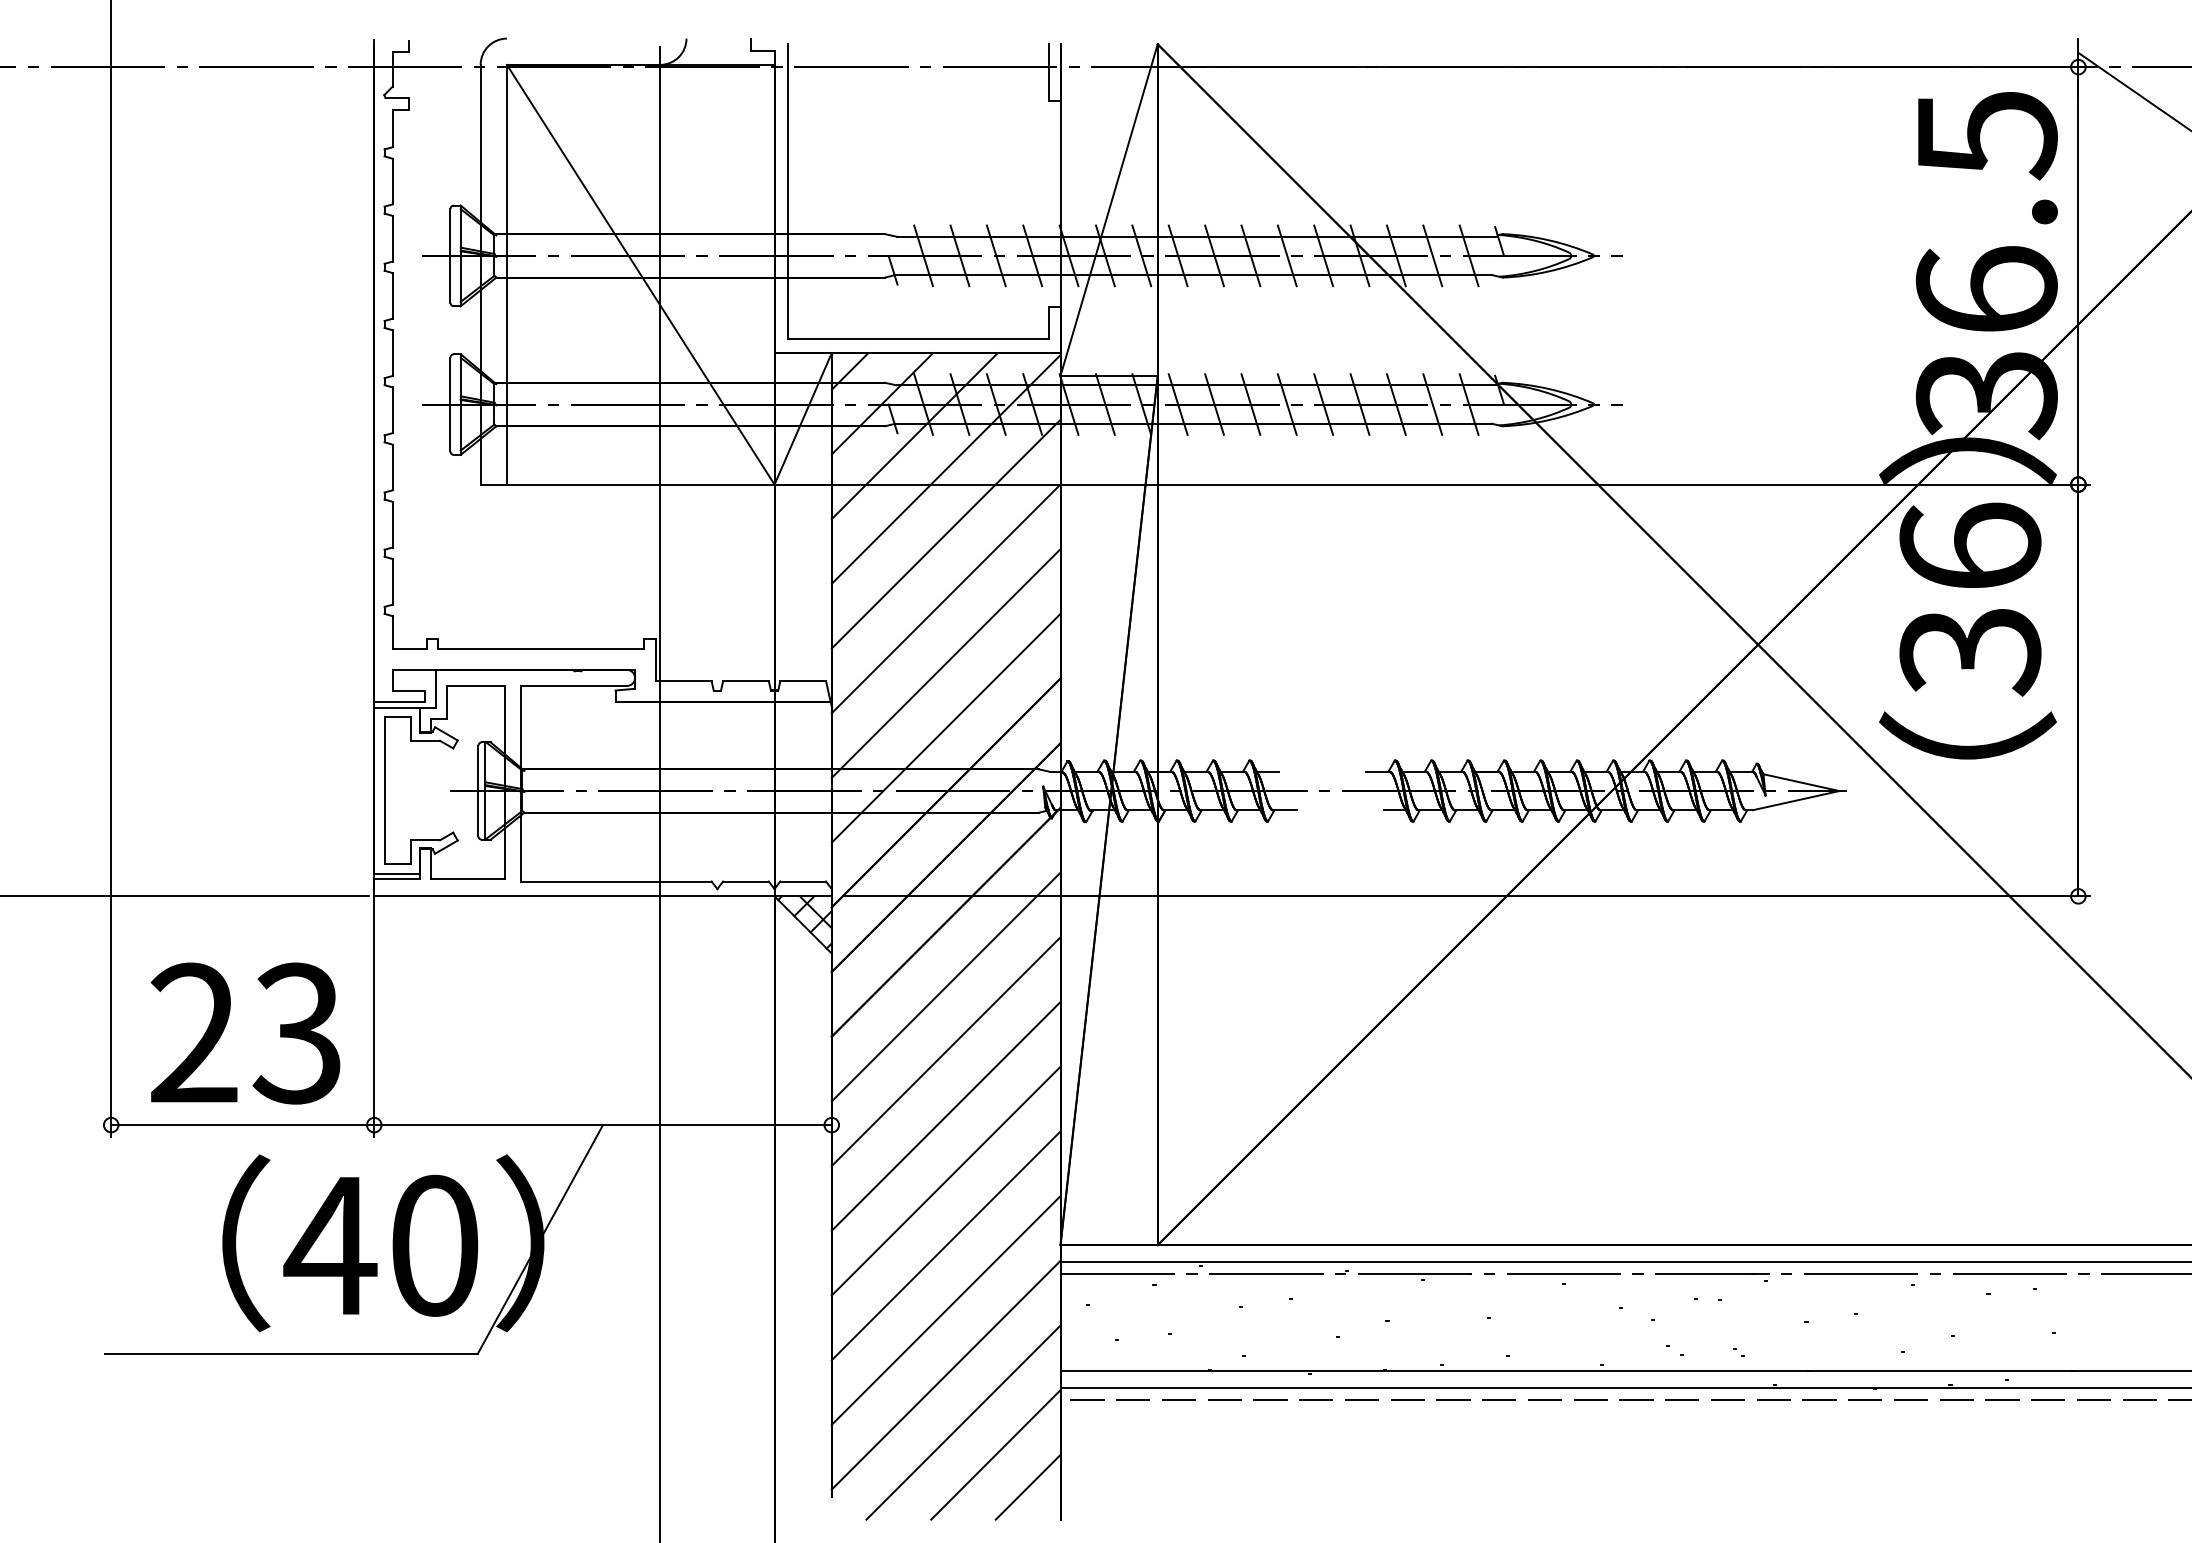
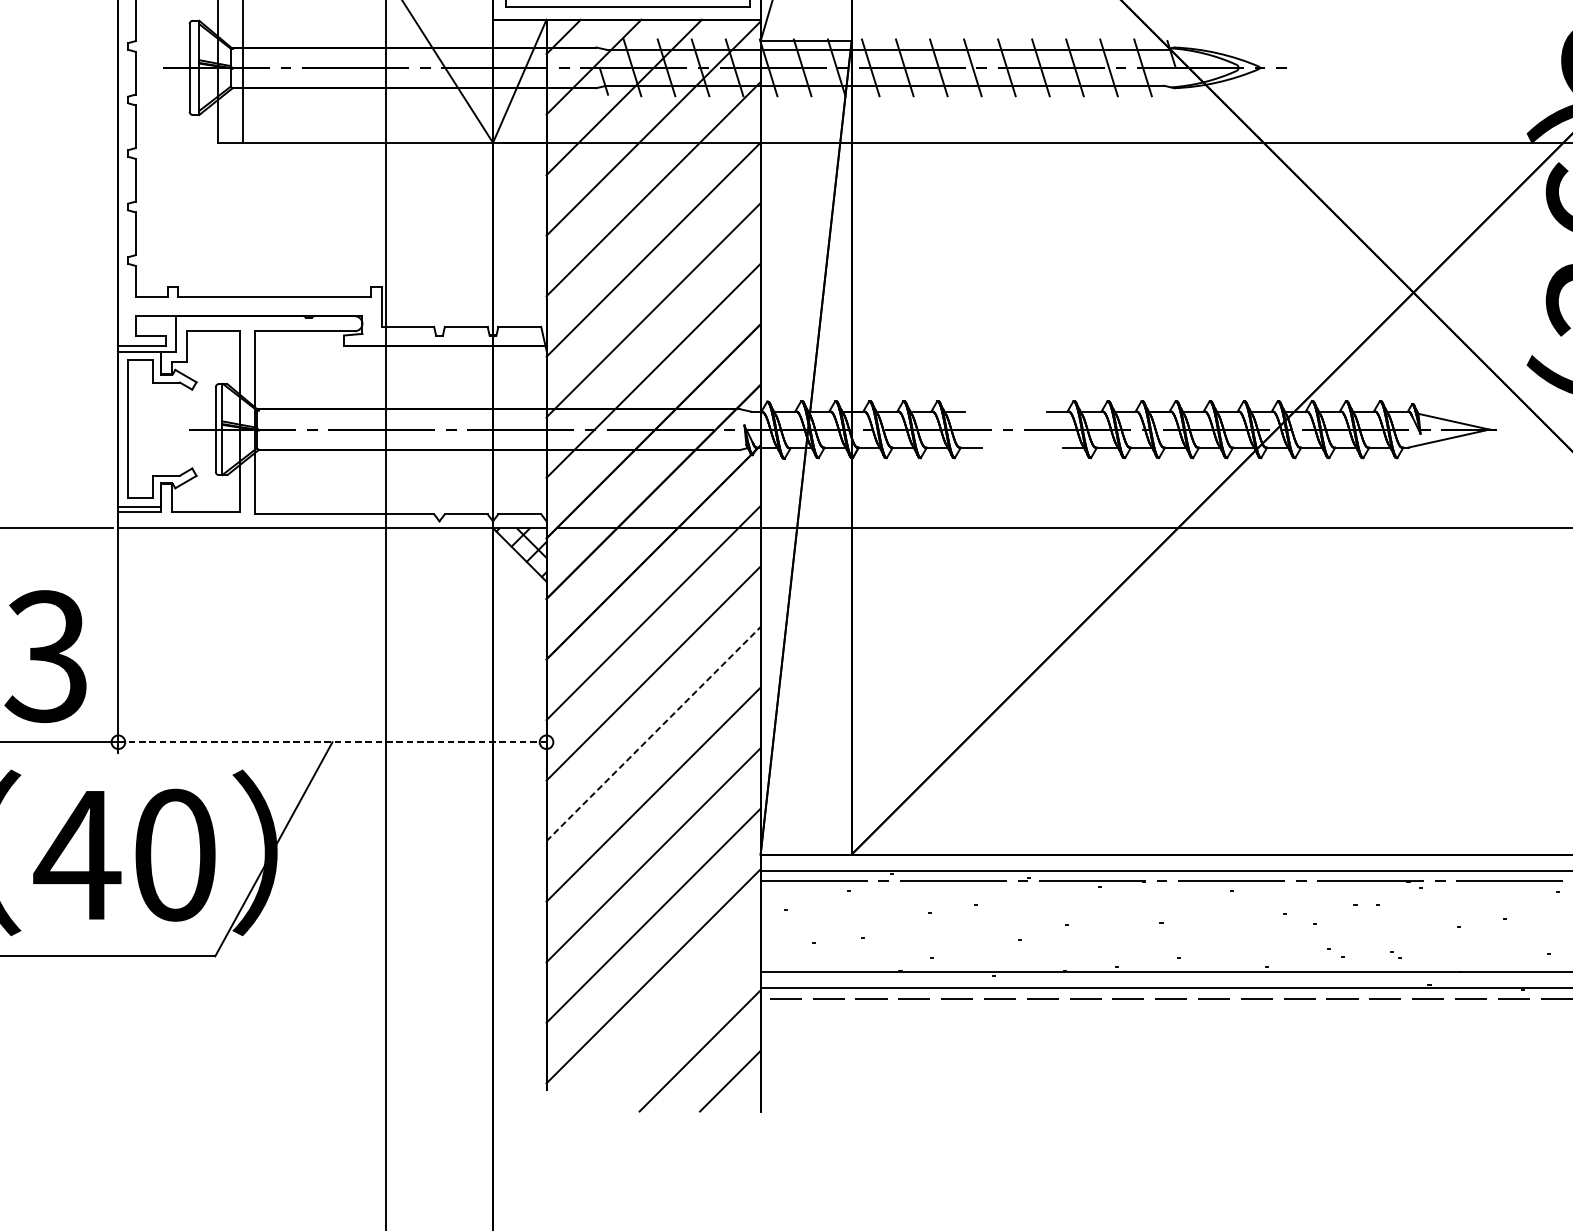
line: (946, 1116) -> (653, 734), solid -> dashed
line: (603, 1125) -> (332, 742), solid -> dashed
line: (963, 1422) -> (669, 1020), removed

